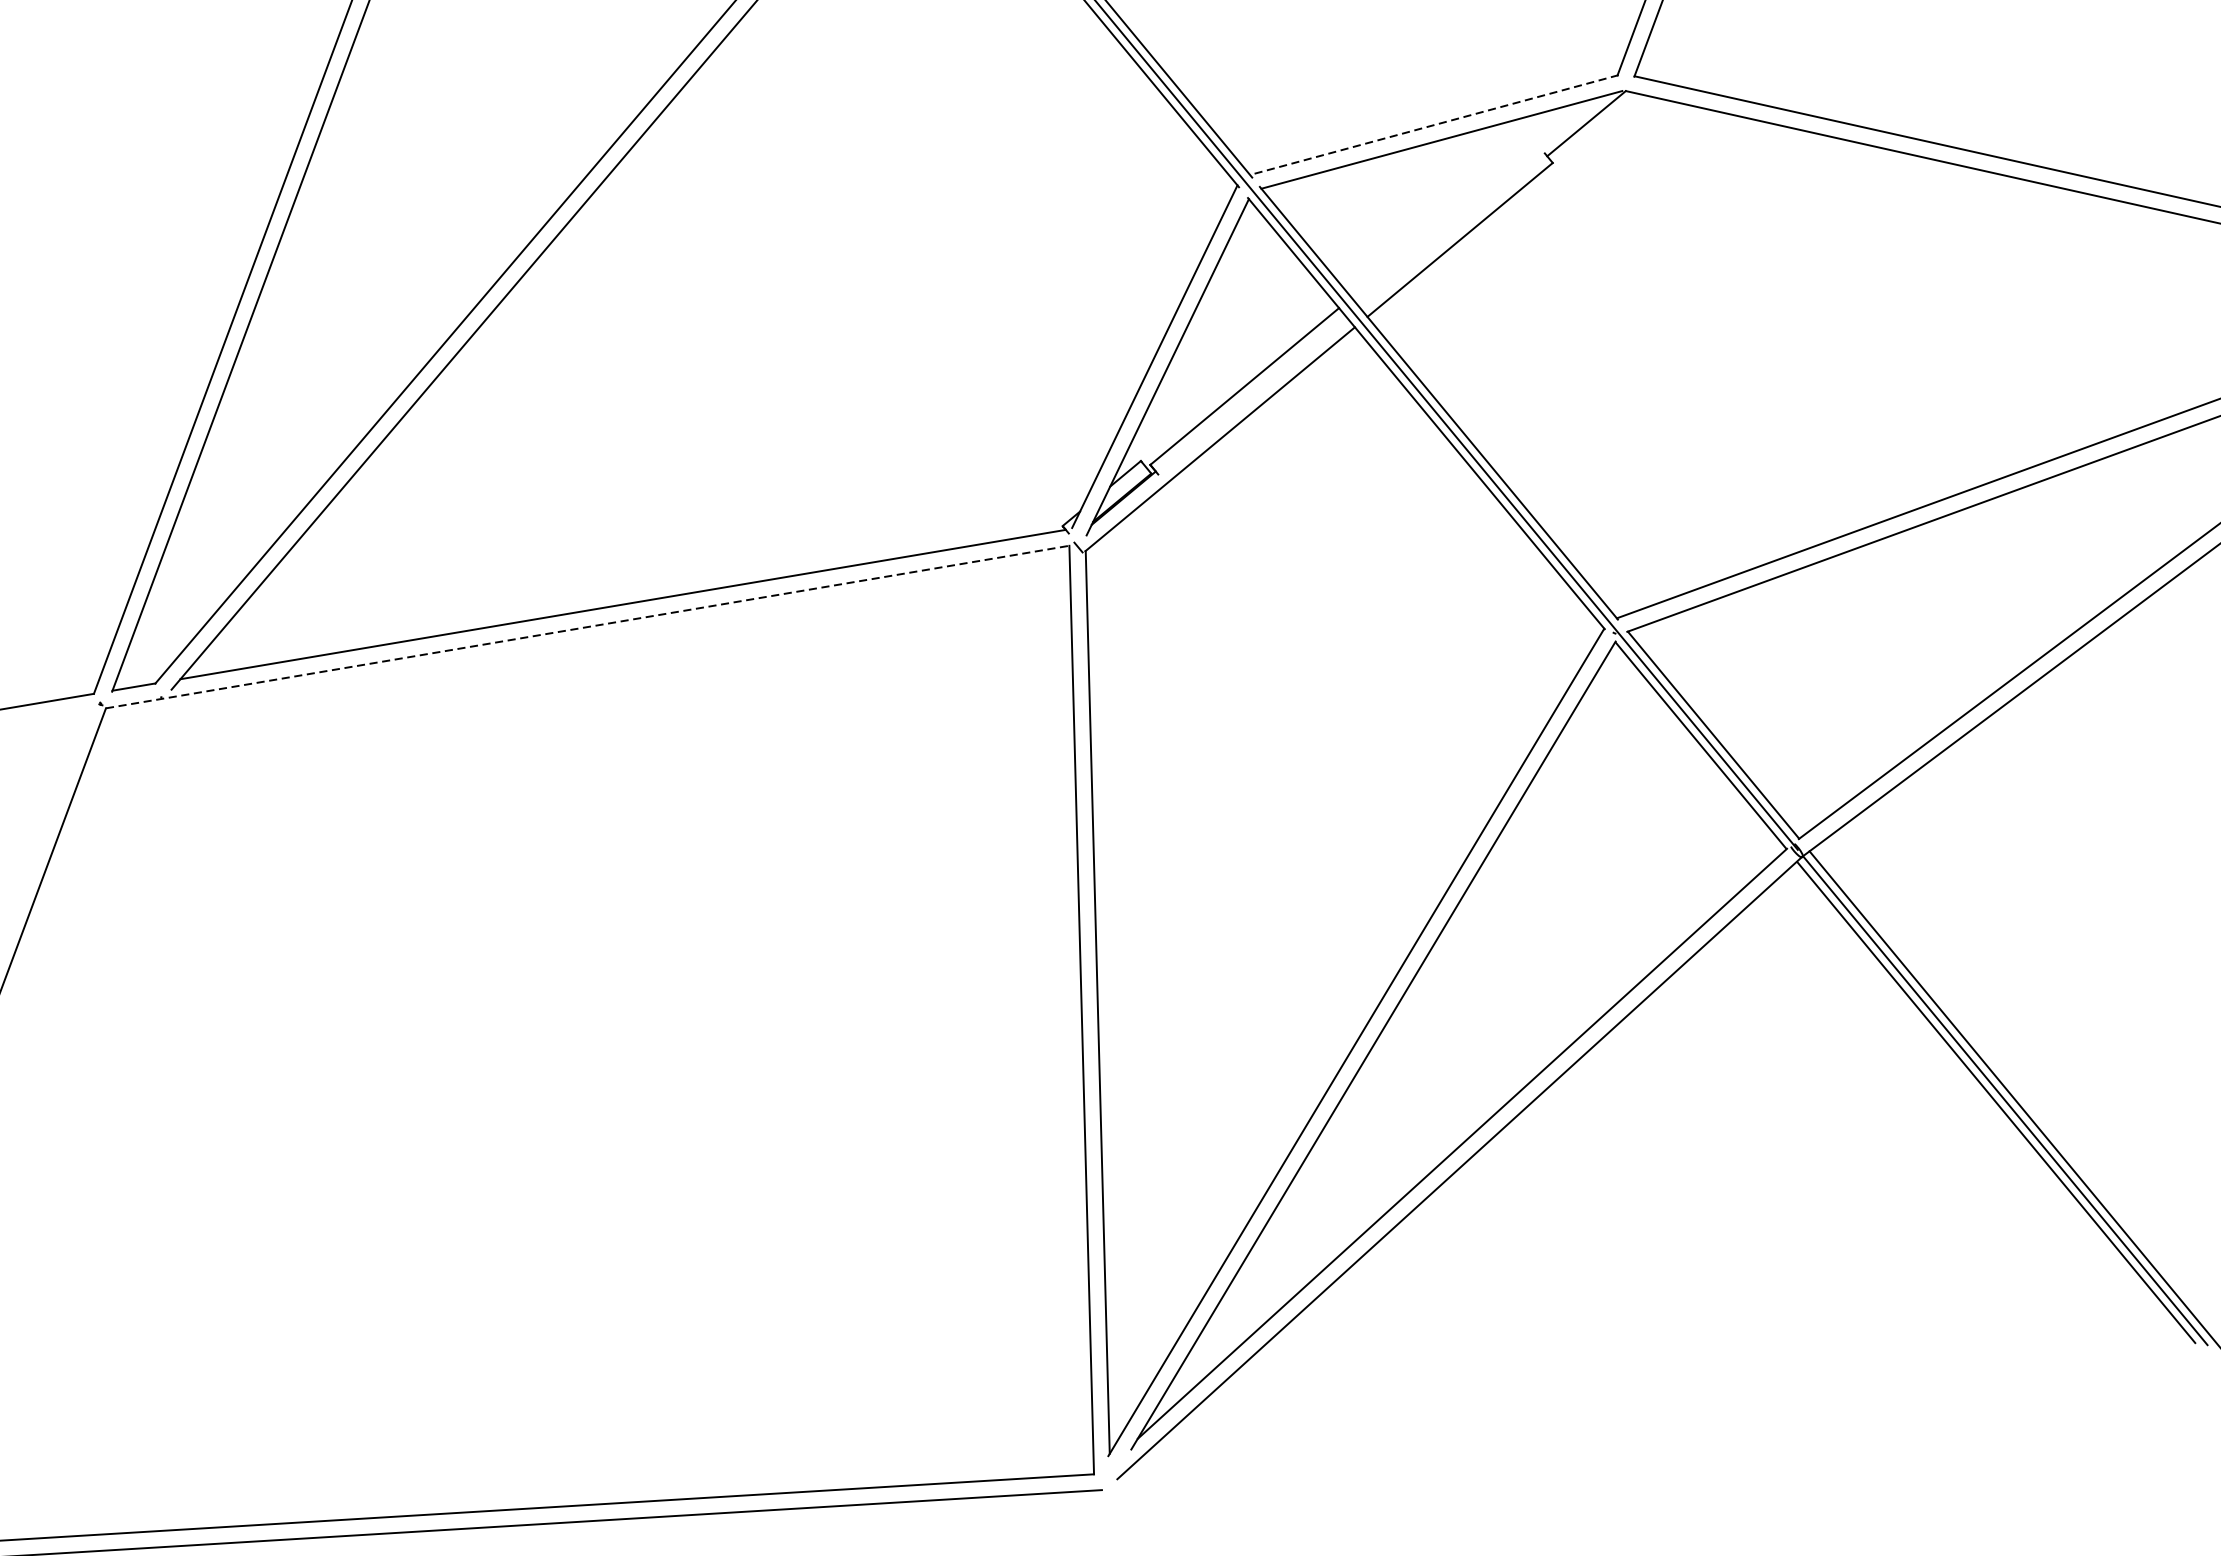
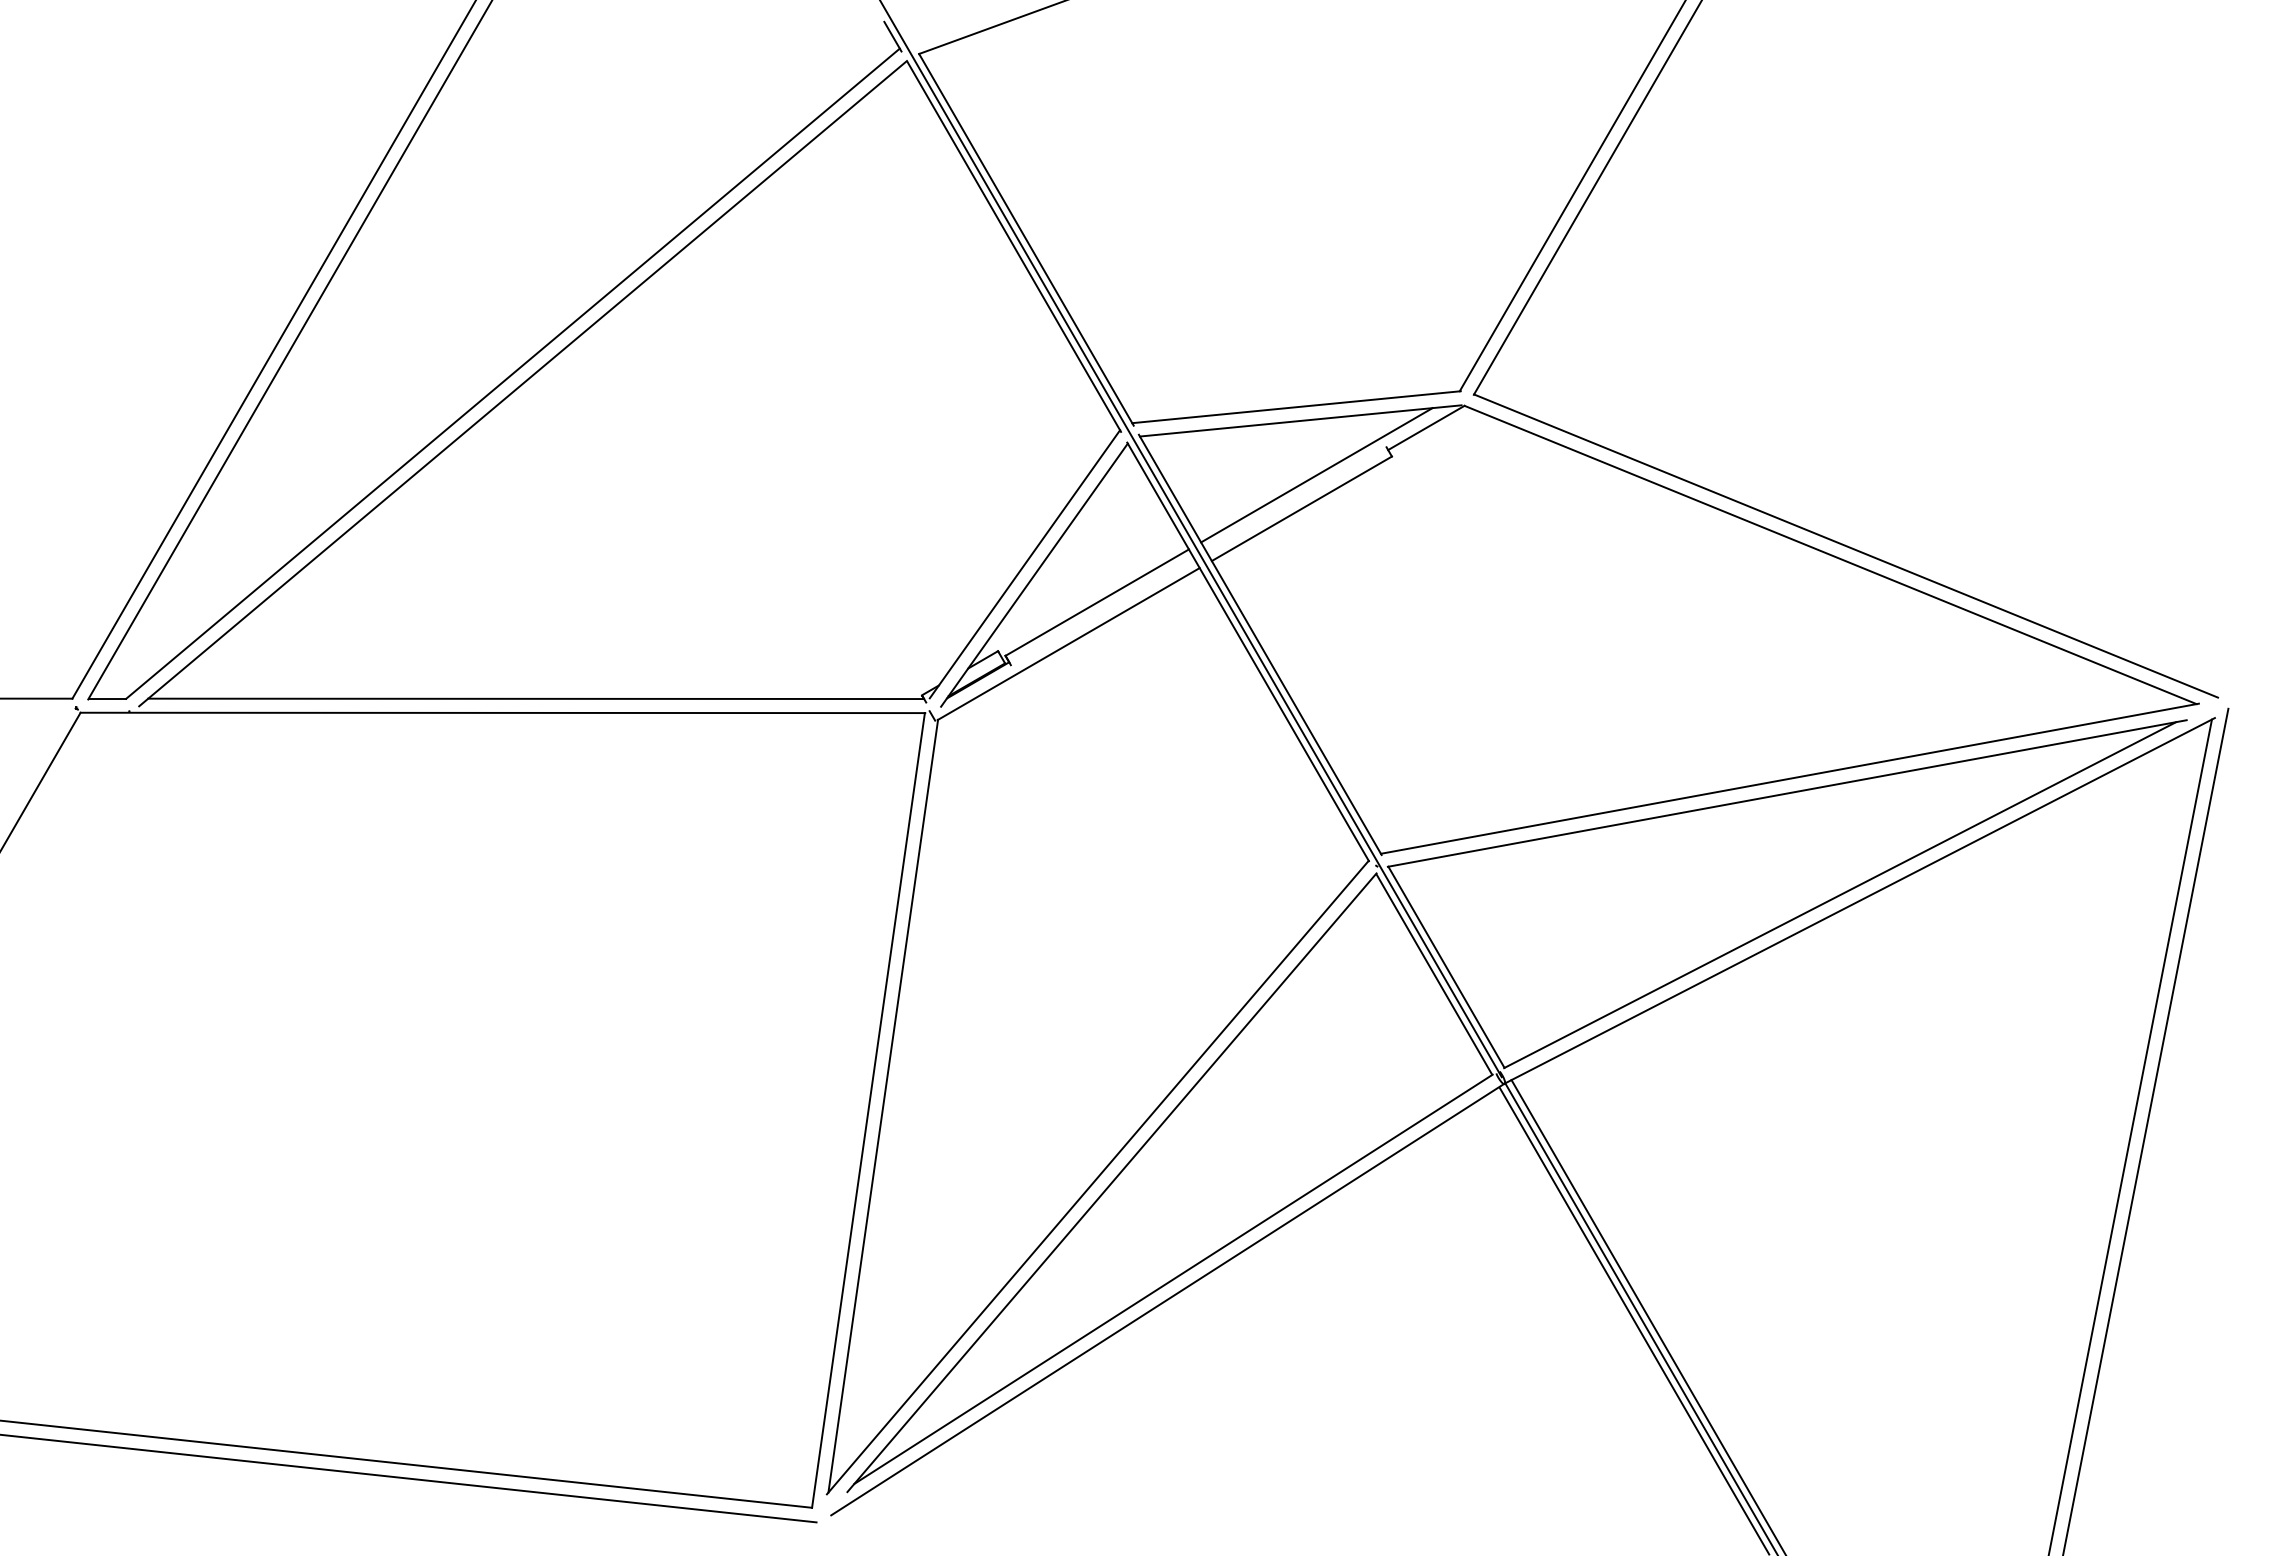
line: (1434, 125) -> (1296, 407), dashed -> solid
line: (1470, 199) -> (1316, 475), added
line: (588, 626) -> (503, 712), dashed -> solid

